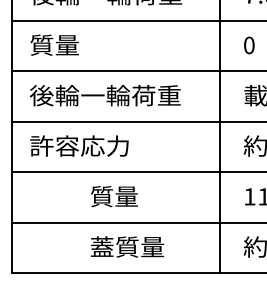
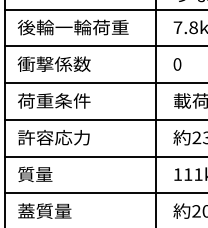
text: (78, 44) -> (53, 63), 質量 -> 衝撃係数
text: (105, 94) -> (72, 100), 後輪一輪荷重 -> 荷重条件
text: (114, 196) -> (35, 174), moved
text: (127, 246) -> (44, 210), moved

